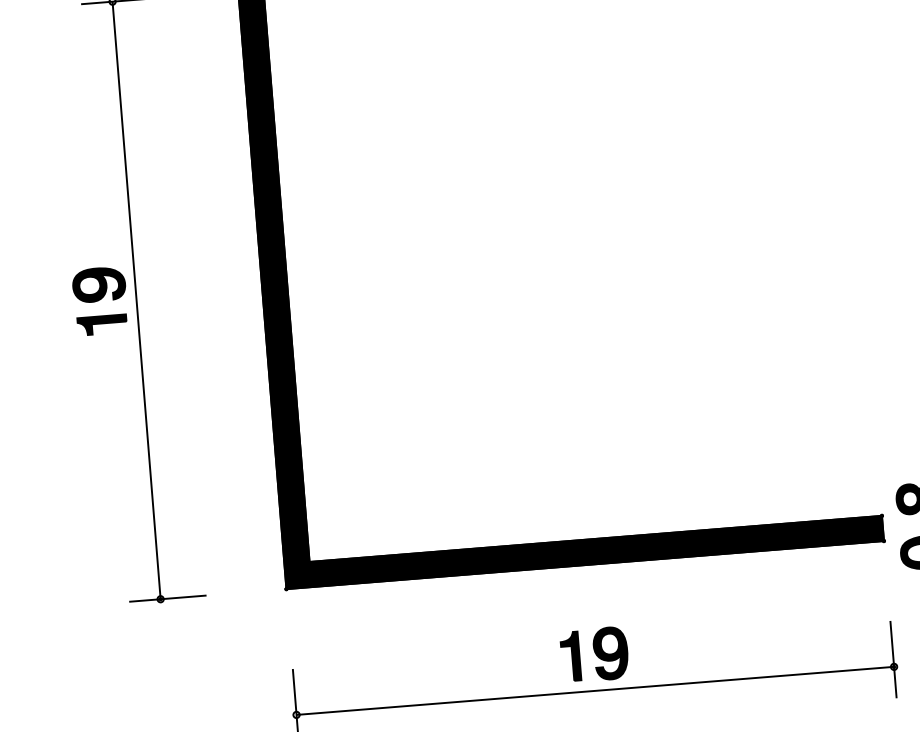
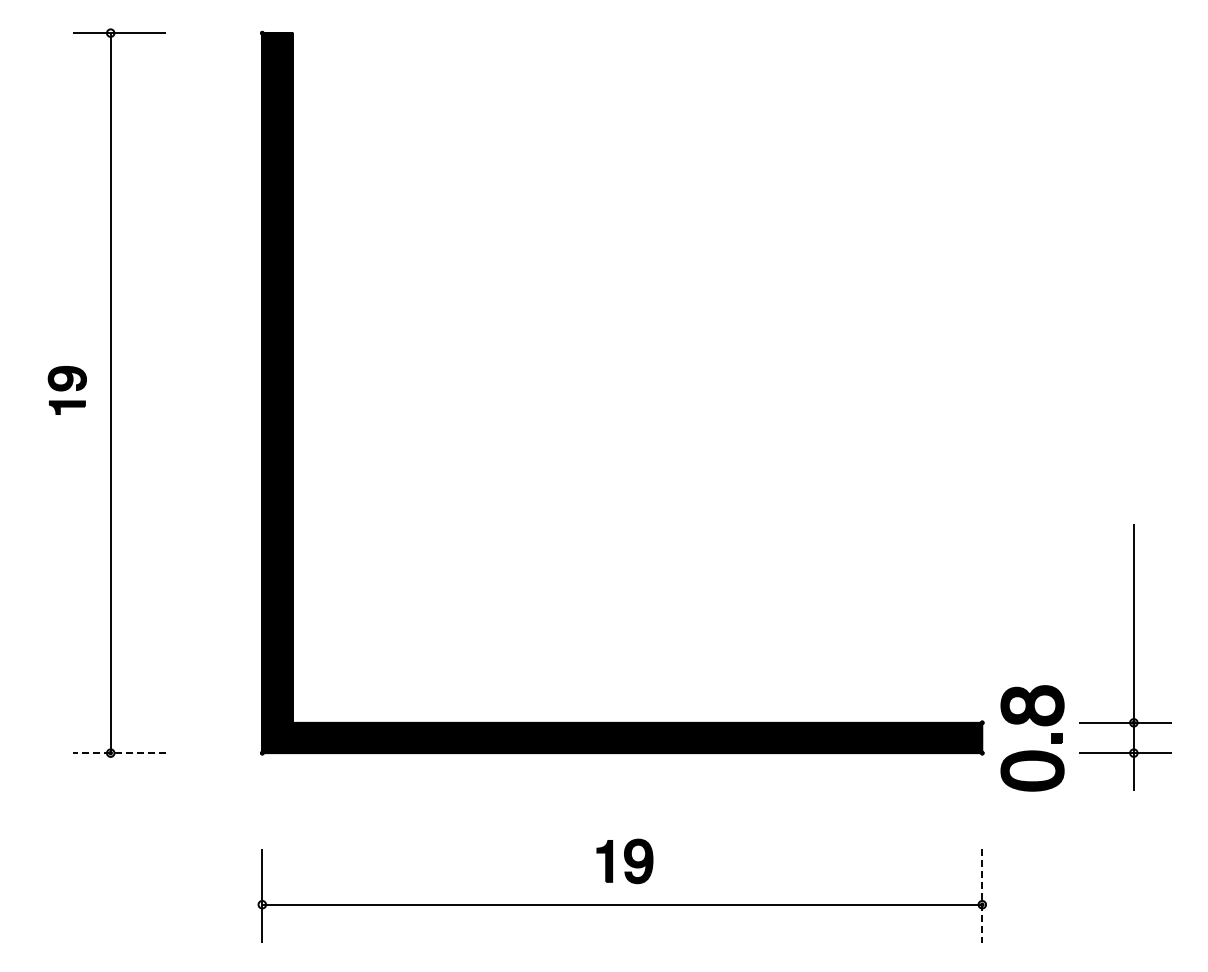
part: (100, 301) -> (67, 390), size x0.6
line: (167, 598) -> (119, 753), solid -> dashed
part: (594, 654) -> (624, 861), size x0.7
line: (893, 660) -> (982, 896), solid -> dashed

